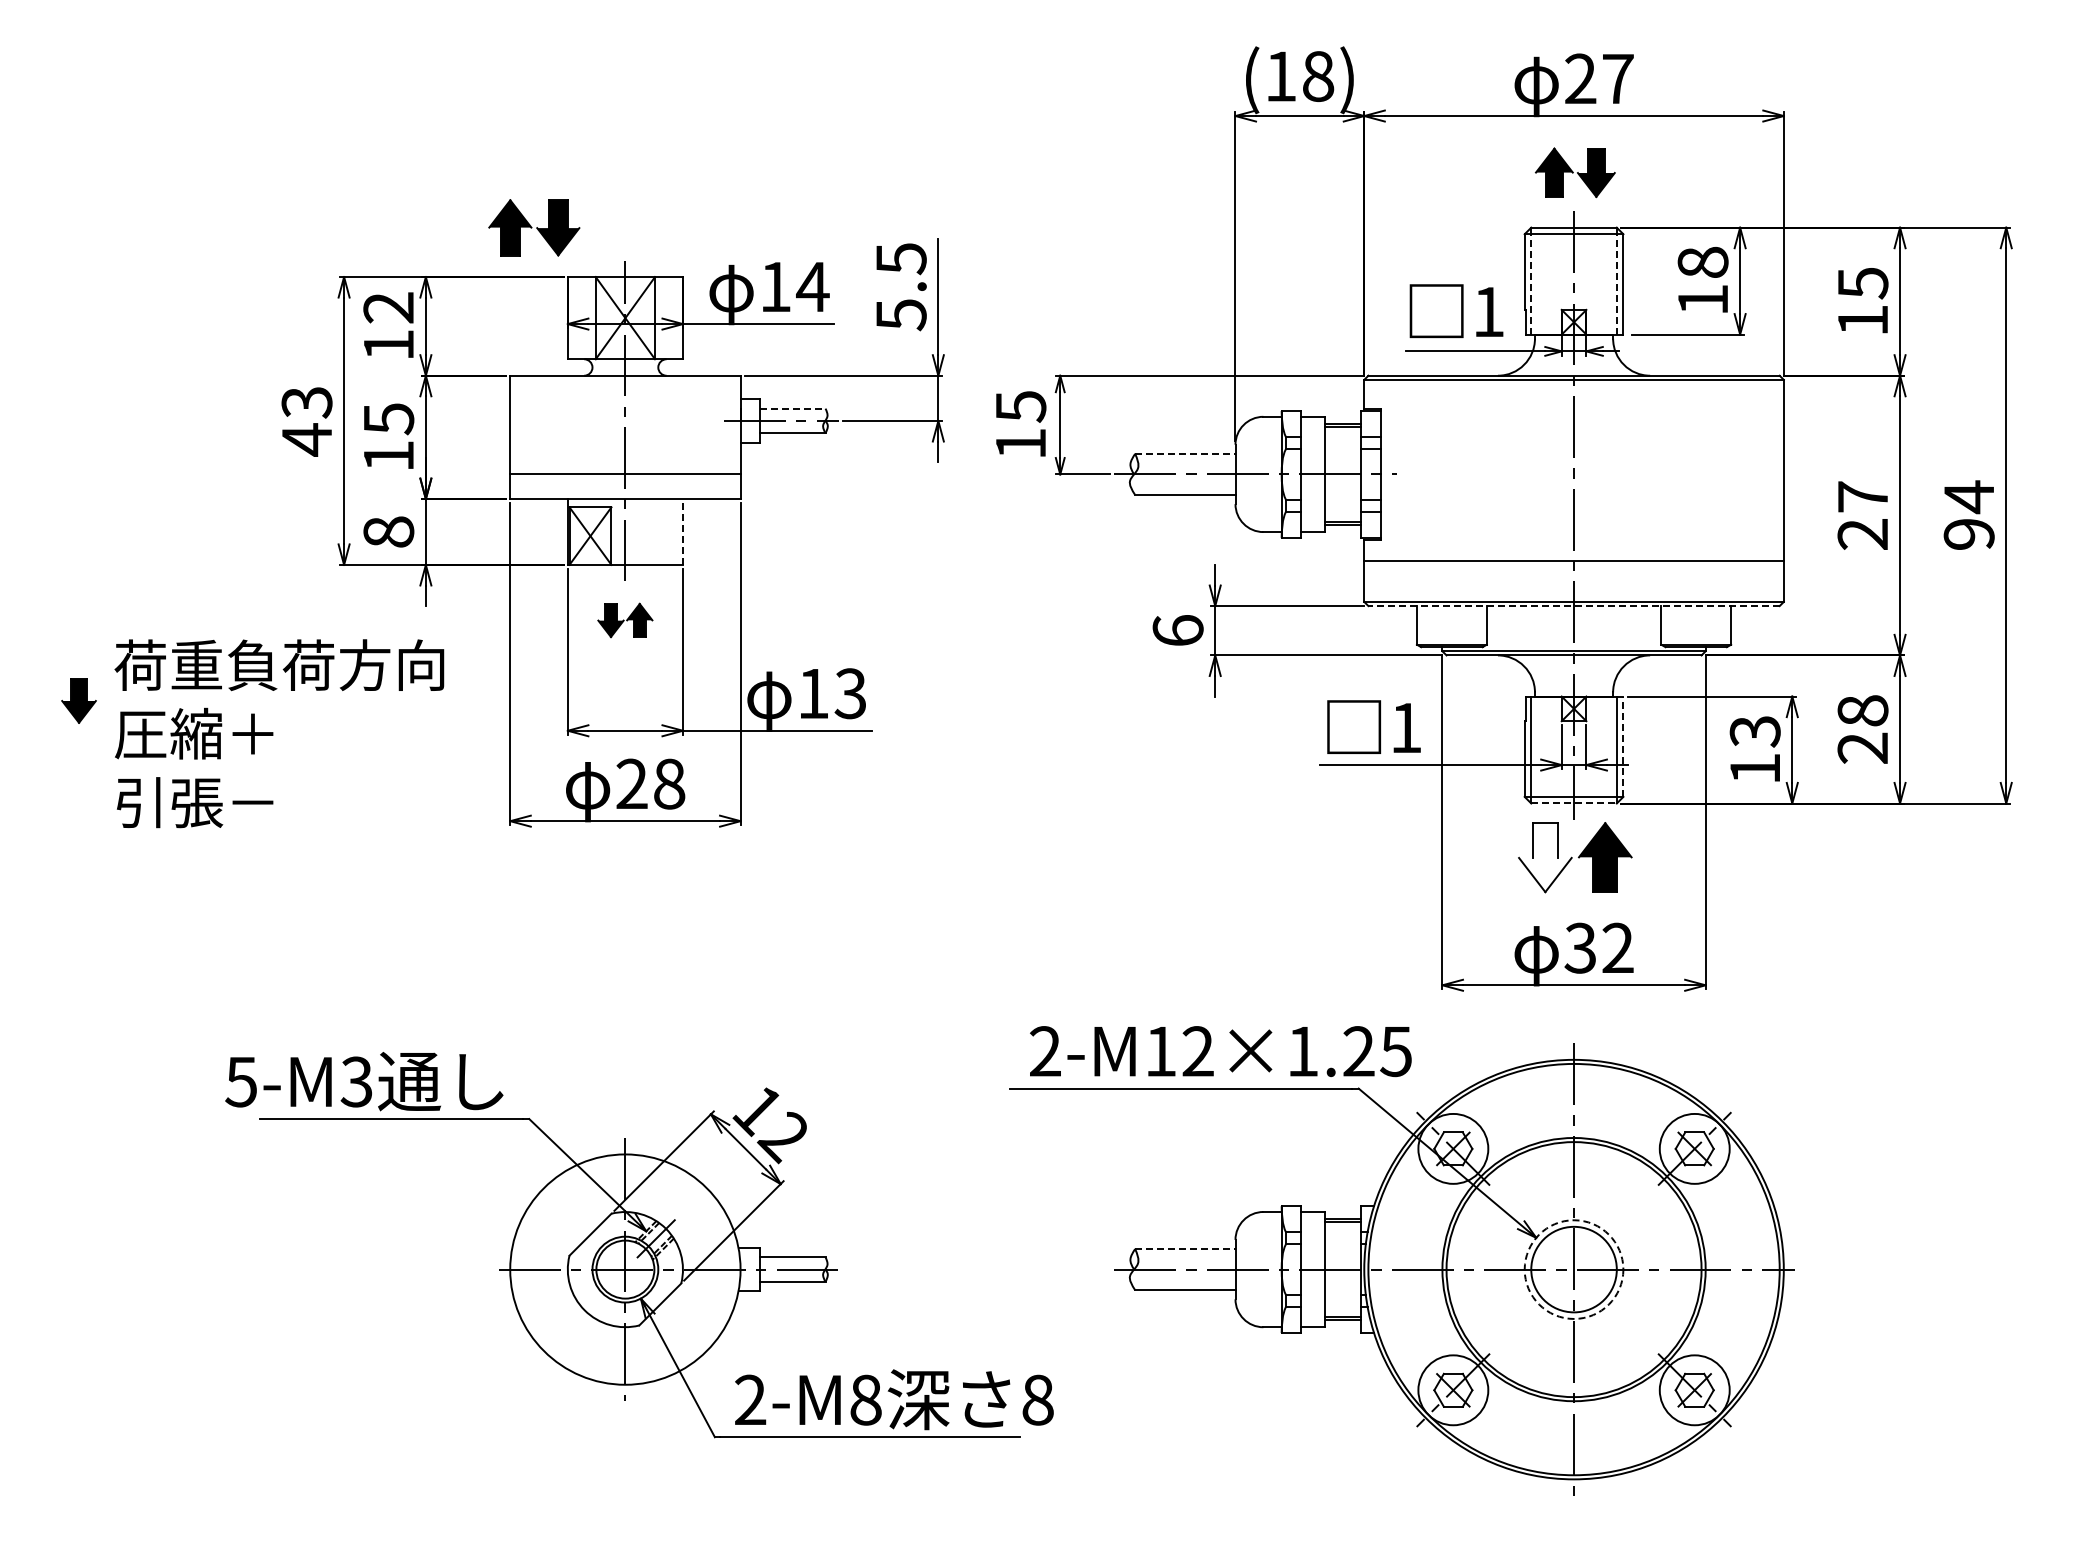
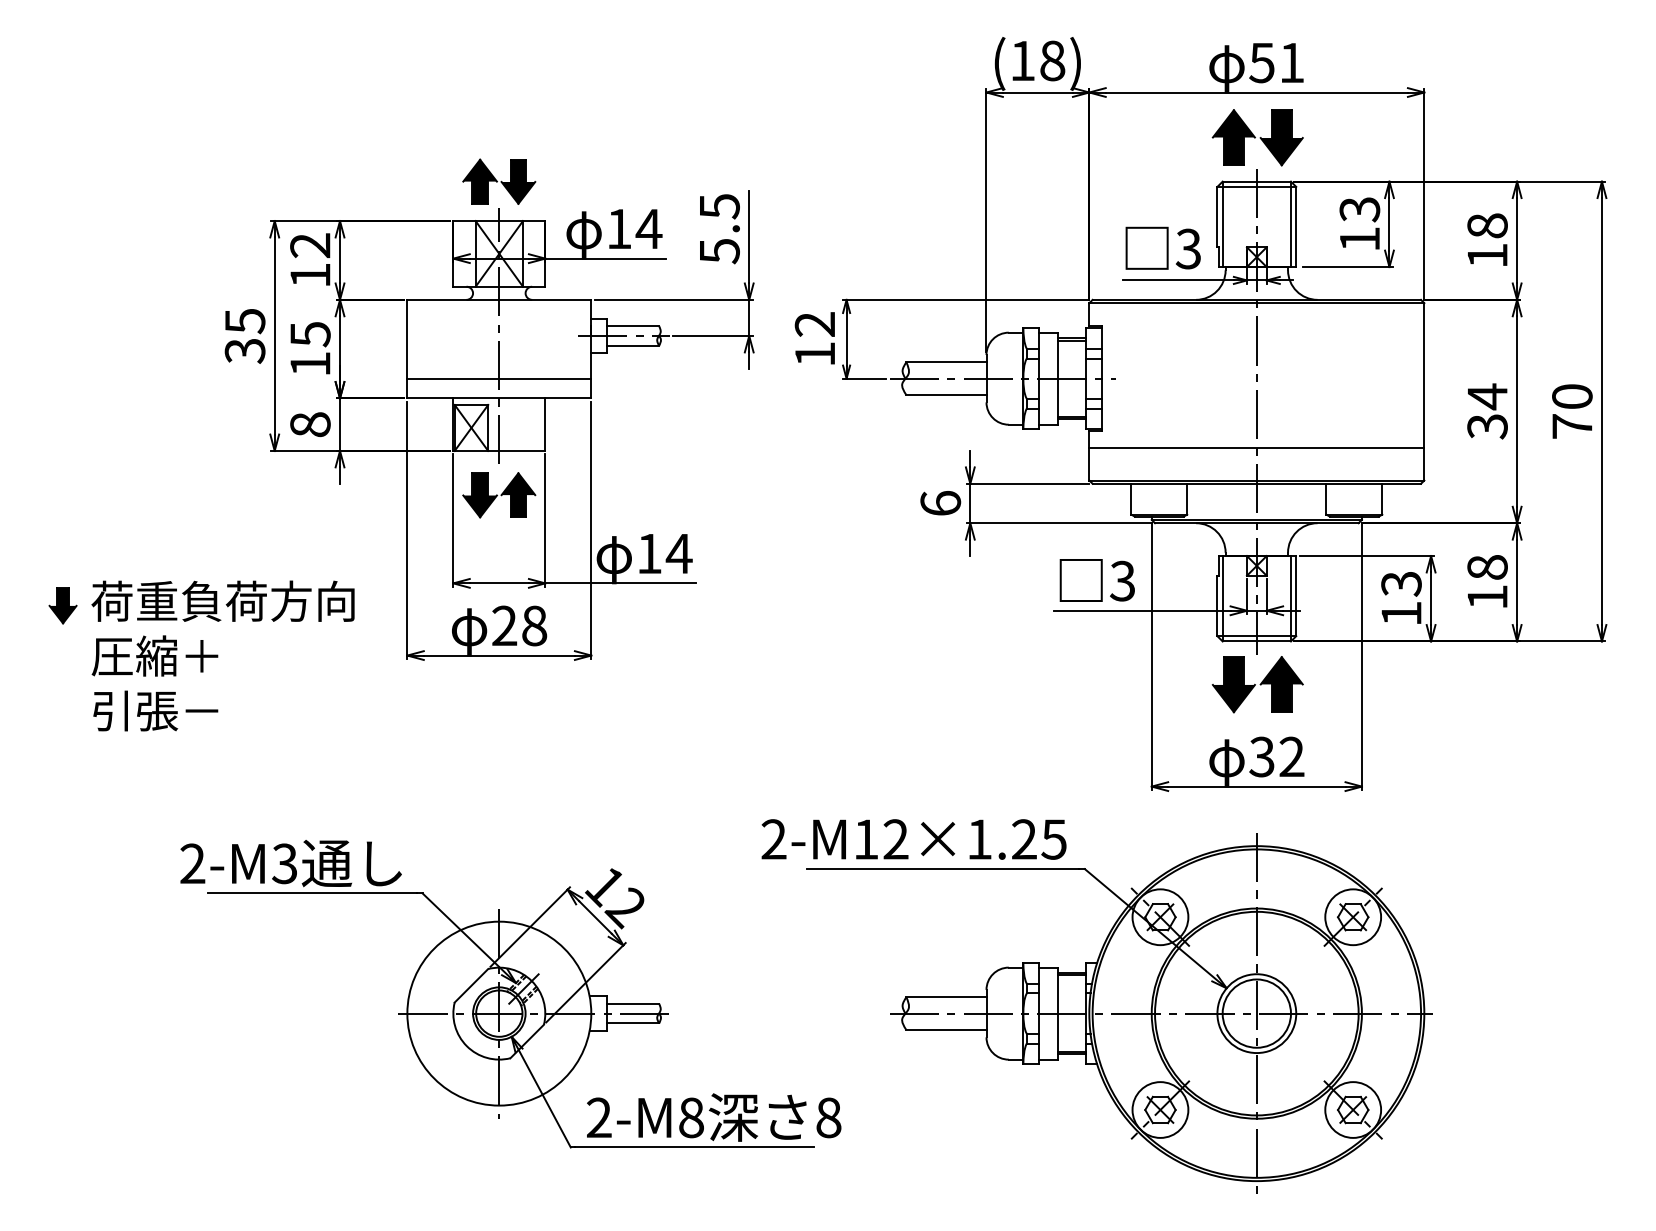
text: (1598, 78) -> (1276, 62), 27 -> 51
part: (1575, 172) -> (1257, 137), size x1.43
part: (534, 227) -> (499, 181), moved
text: (1702, 262) -> (1359, 209), 18 -> 13
line: (1531, 280) -> (1222, 223), dashed -> solid
line: (1616, 280) -> (1290, 223), dashed -> solid
text: (1862, 283) -> (1487, 226), 15 -> 18
text: (1487, 311) -> (1187, 248), 1 -> 3
text: (1020, 406) -> (814, 324), 15 -> 12
line: (792, 408) -> (632, 326), dashed -> solid
text: (306, 421) -> (244, 336), 43 -> 35
line: (1185, 453) -> (946, 361), dashed -> solid
text: (1968, 514) -> (1571, 410), 94 -> 70
text: (1863, 515) -> (1487, 411), 27 -> 34
line: (682, 532) -> (544, 425), dashed -> solid
line: (1574, 606) -> (1257, 484), dashed -> solid
part: (625, 620) -> (499, 495), size x1.67
text: (850, 693) -> (679, 553), 13 -> 14
part: (78, 700) -> (62, 605), moved
text: (1405, 727) -> (1122, 580), 1 -> 3
text: (279, 733) -> (223, 655), moved
line: (1623, 746) -> (1296, 595), dashed -> solid
text: (1862, 747) -> (1487, 596), 28 -> 18
line: (1574, 803) -> (1257, 641), dashed -> solid
fill: (1545, 857) -> (1234, 684), added
text: (1220, 1051) -> (913, 839), moved
text: (241, 1081) -> (192, 863), 5-M3 -> 2-M3
line: (1185, 1249) -> (946, 997), dashed -> solid
circle: (1573, 1269) -> (1256, 1013), dashed -> solid

